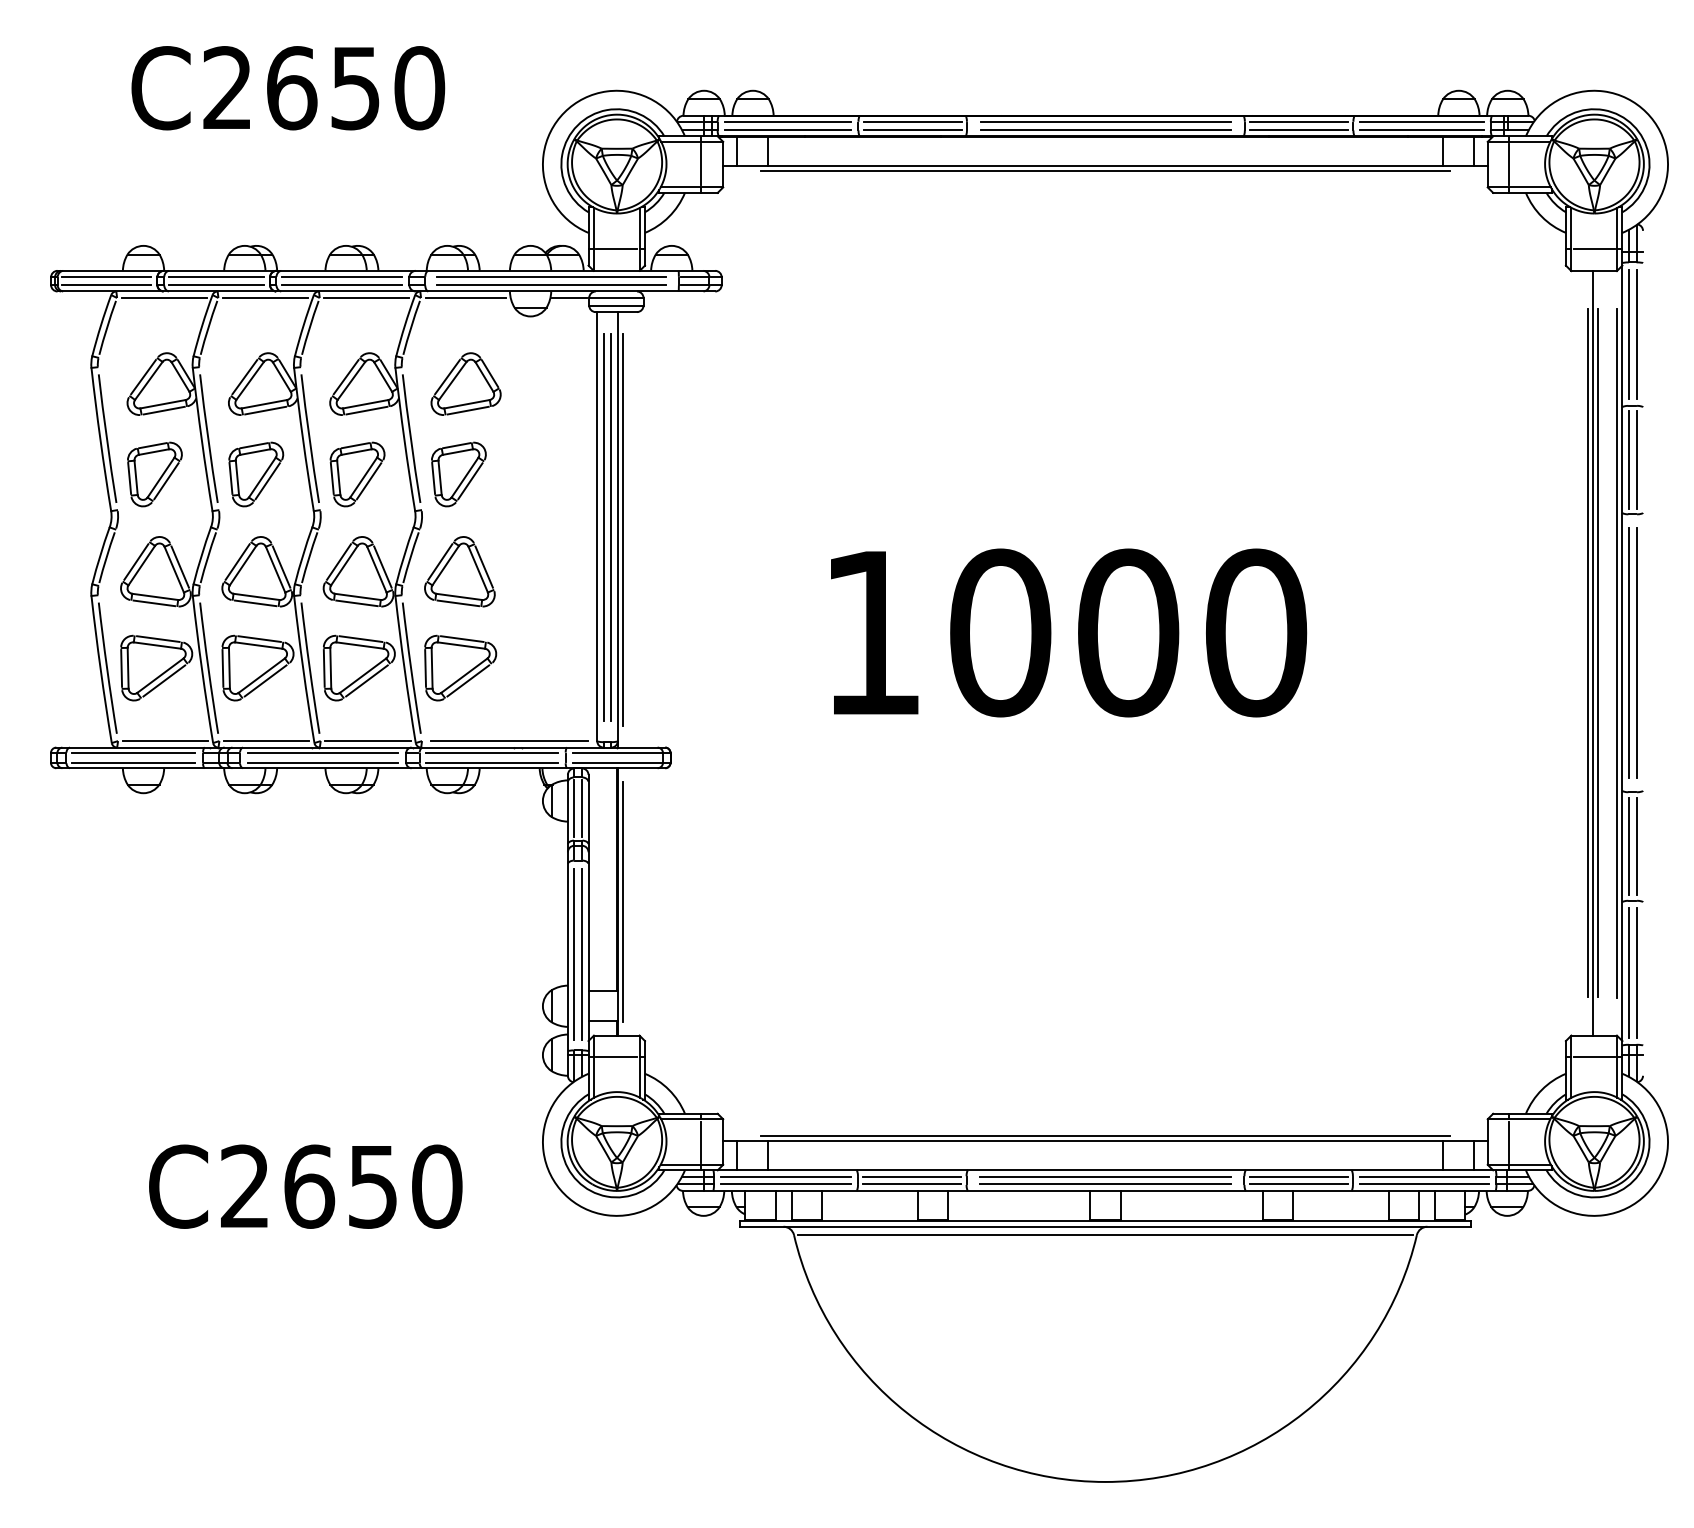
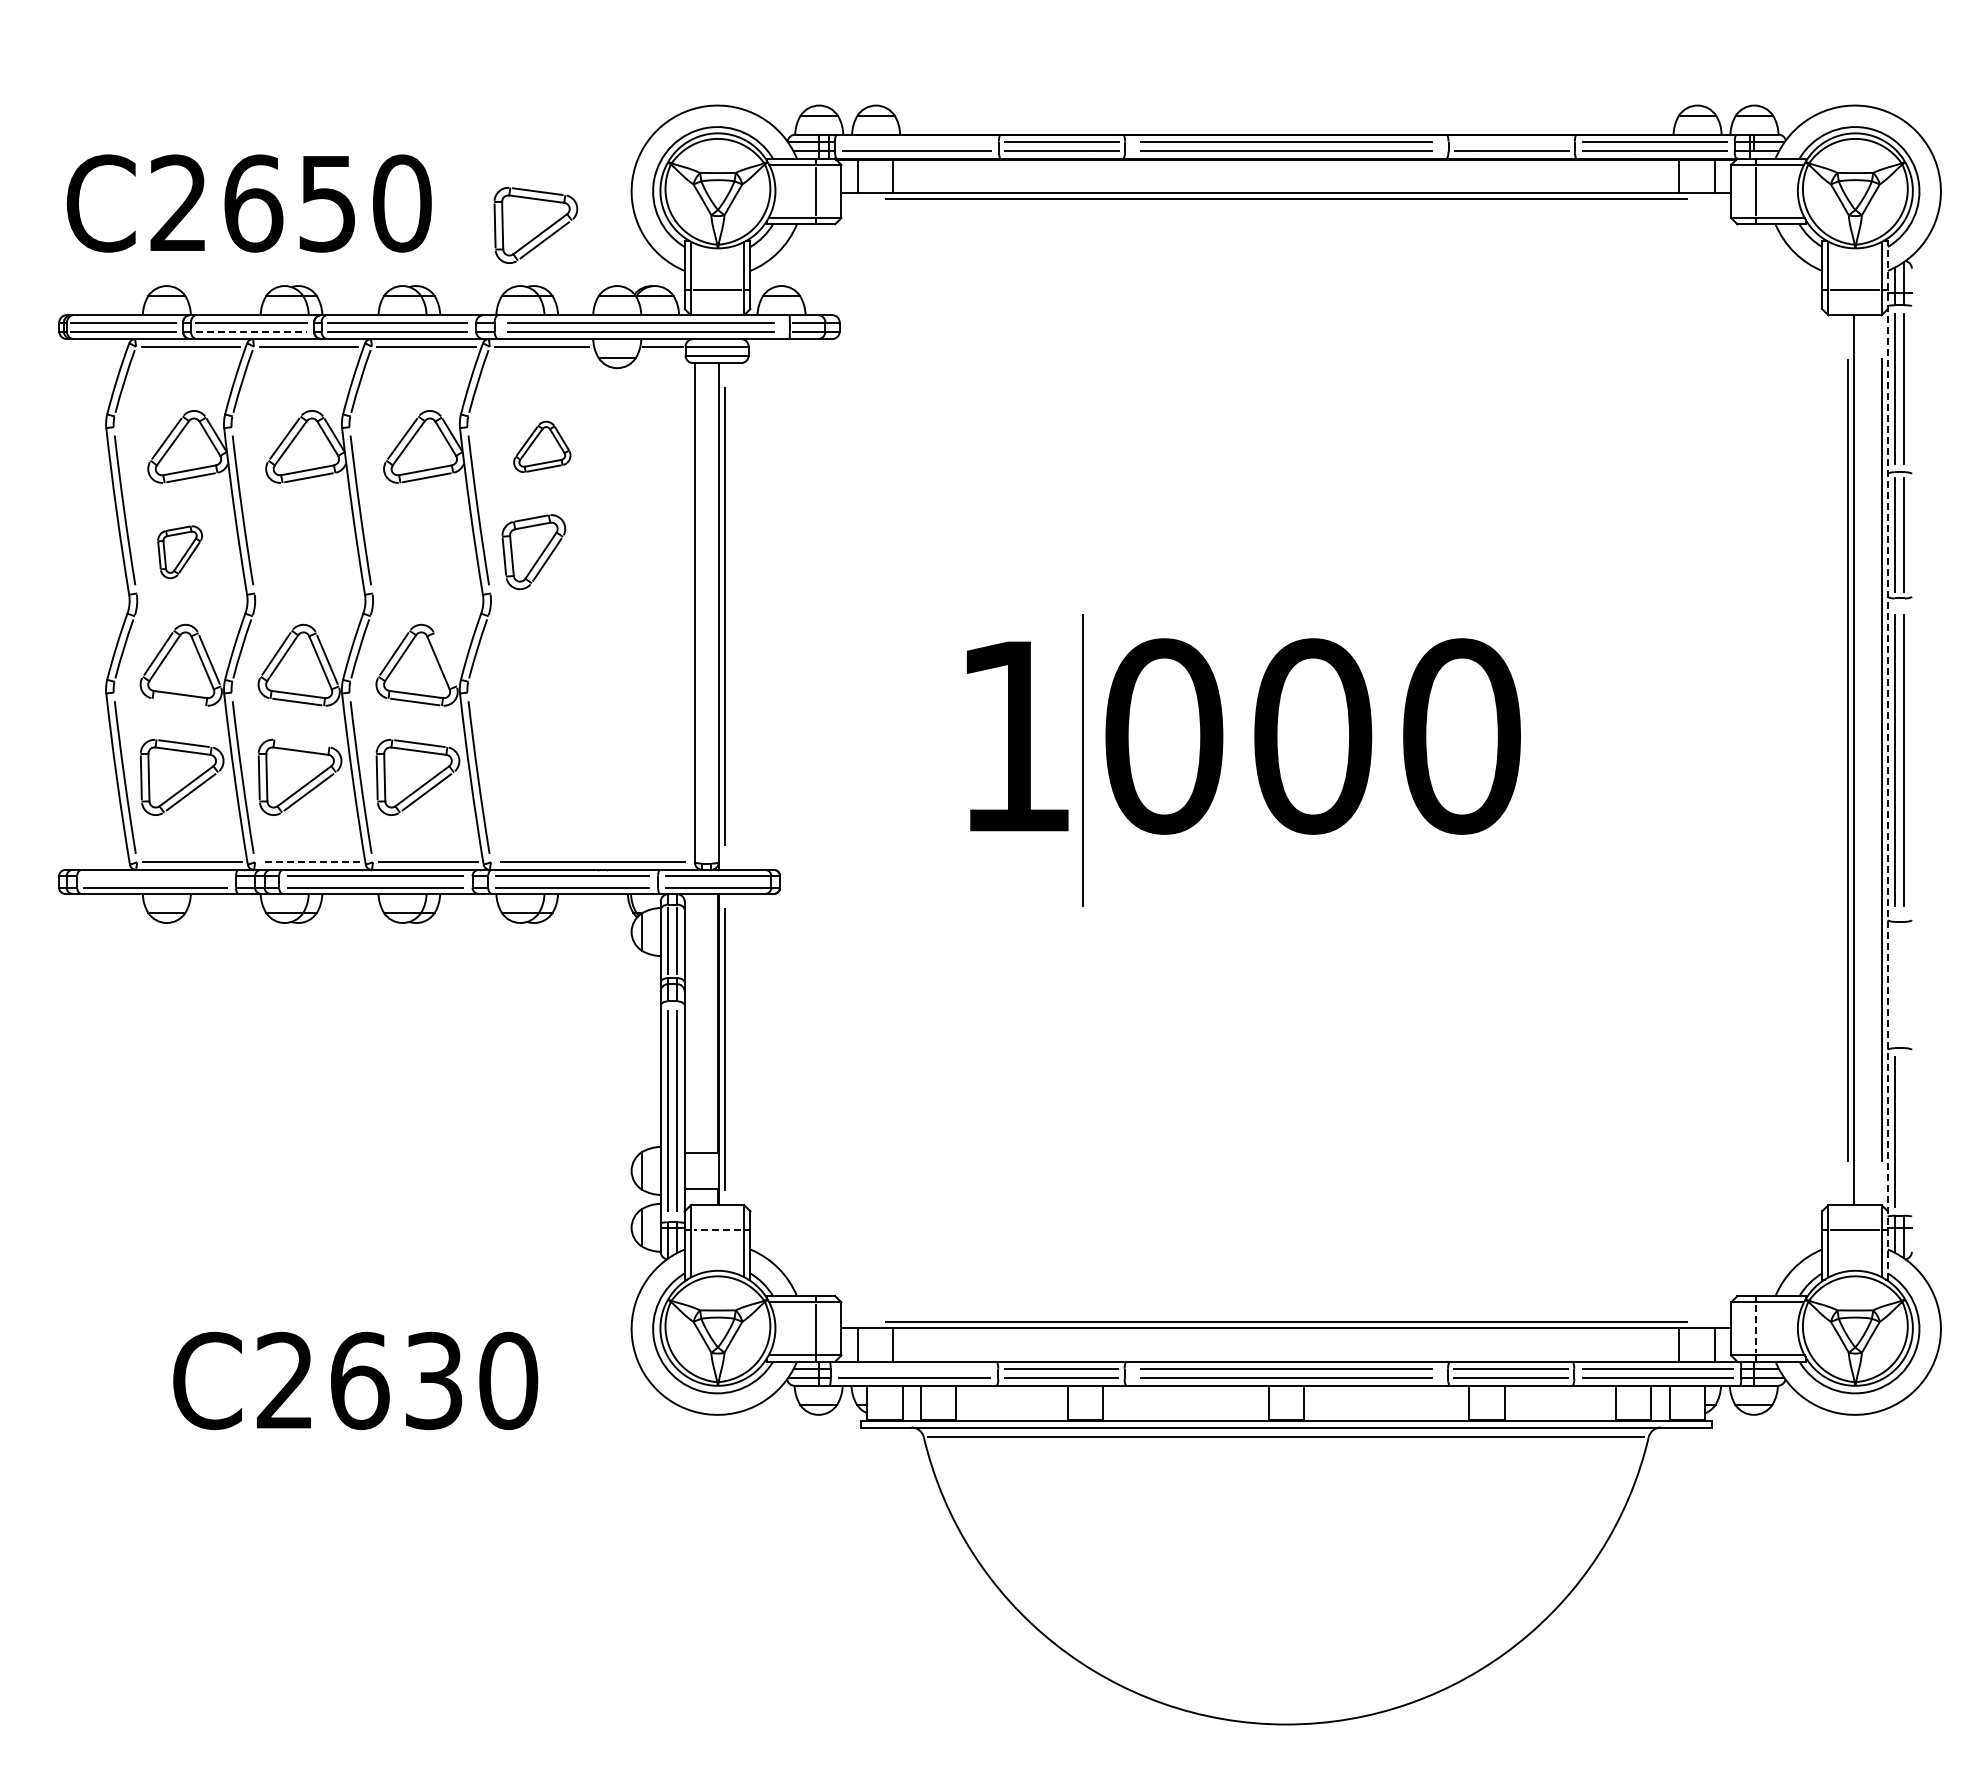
text: (288, 88) -> (249, 203), moved
line: (787, 122) -> (916, 142), removed
line: (1298, 122) -> (1511, 142), removed
line: (217, 284) -> (252, 331), solid -> dashed
part: (466, 383) -> (542, 446), size x0.7
part: (154, 474) -> (179, 552), size x0.7
part: (255, 474) -> (297, 552), removed
part: (357, 474) -> (415, 552), removed
line: (603, 527) -> (702, 613), removed
line: (611, 527) -> (711, 613), removed
line: (382, 566) -> (445, 659), removed
part: (459, 571) -> (534, 664), removed
line: (154, 602) -> (179, 701), removed
line: (259, 638) -> (301, 743), removed
line: (1598, 652) -> (1859, 759), removed
line: (1622, 652) -> (1887, 759), solid -> dashed
line: (930, 653) -> (1082, 760), added
part: (460, 667) -> (535, 224), moved
line: (266, 741) -> (310, 862), solid -> dashed
line: (133, 753) -> (155, 876), removed
line: (1628, 846) -> (1895, 984), removed
line: (1636, 846) -> (1904, 984), removed
line: (1636, 972) -> (1904, 1131), removed
line: (616, 1057) -> (717, 1230), solid -> dashed
line: (1509, 1141) -> (1756, 1328), solid -> dashed
line: (785, 1176) -> (914, 1369), removed
text: (373, 1186) -> (434, 1380), C2650 -> C2630

